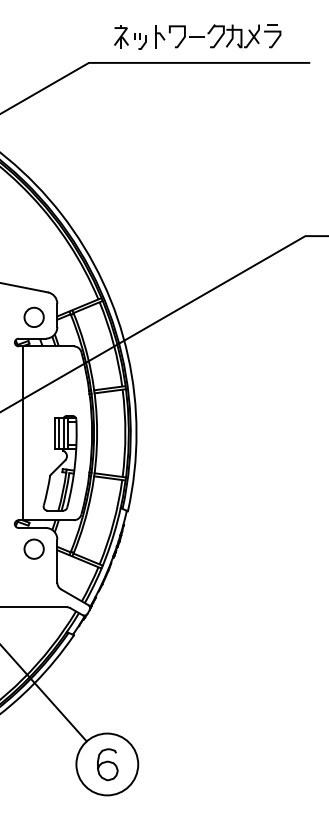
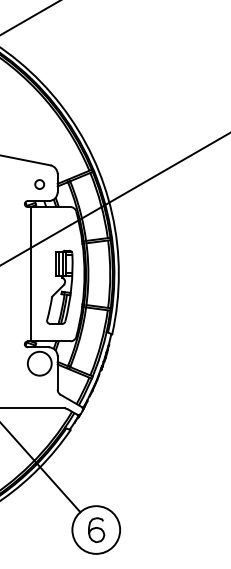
circle: (33, 316) -> (39, 183), size x0.6
part: (59, 463) -> (59, 287), moved
circle: (33, 548) -> (39, 363), size x1.6

